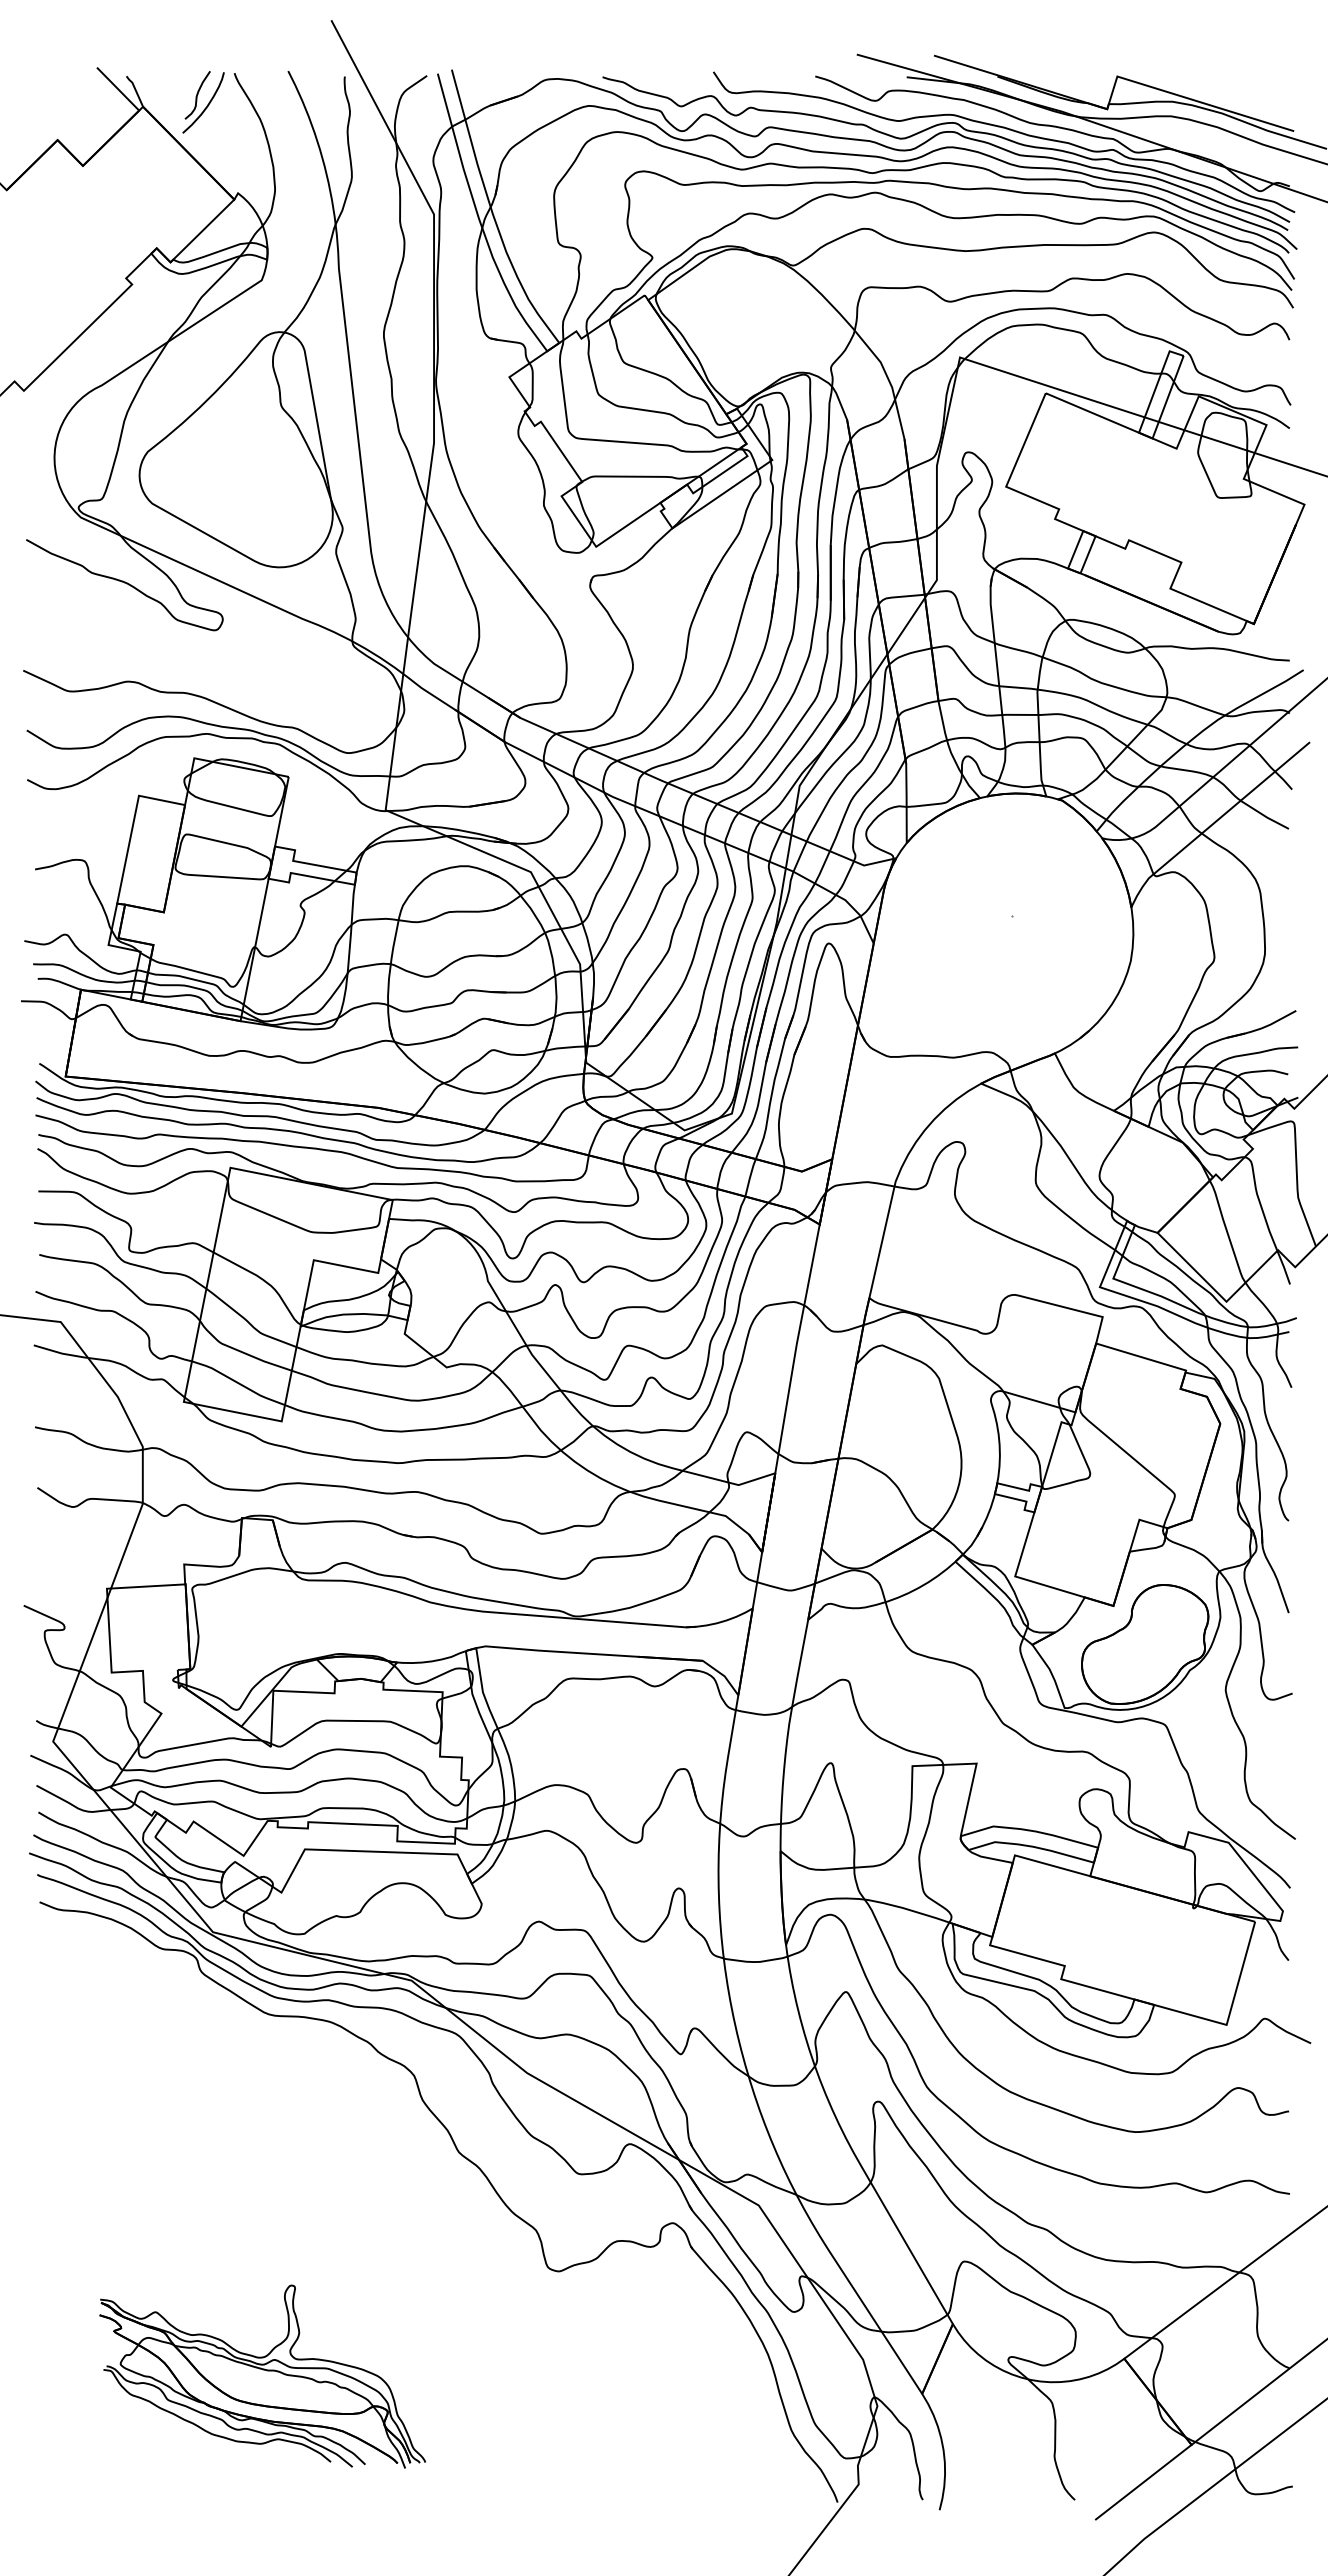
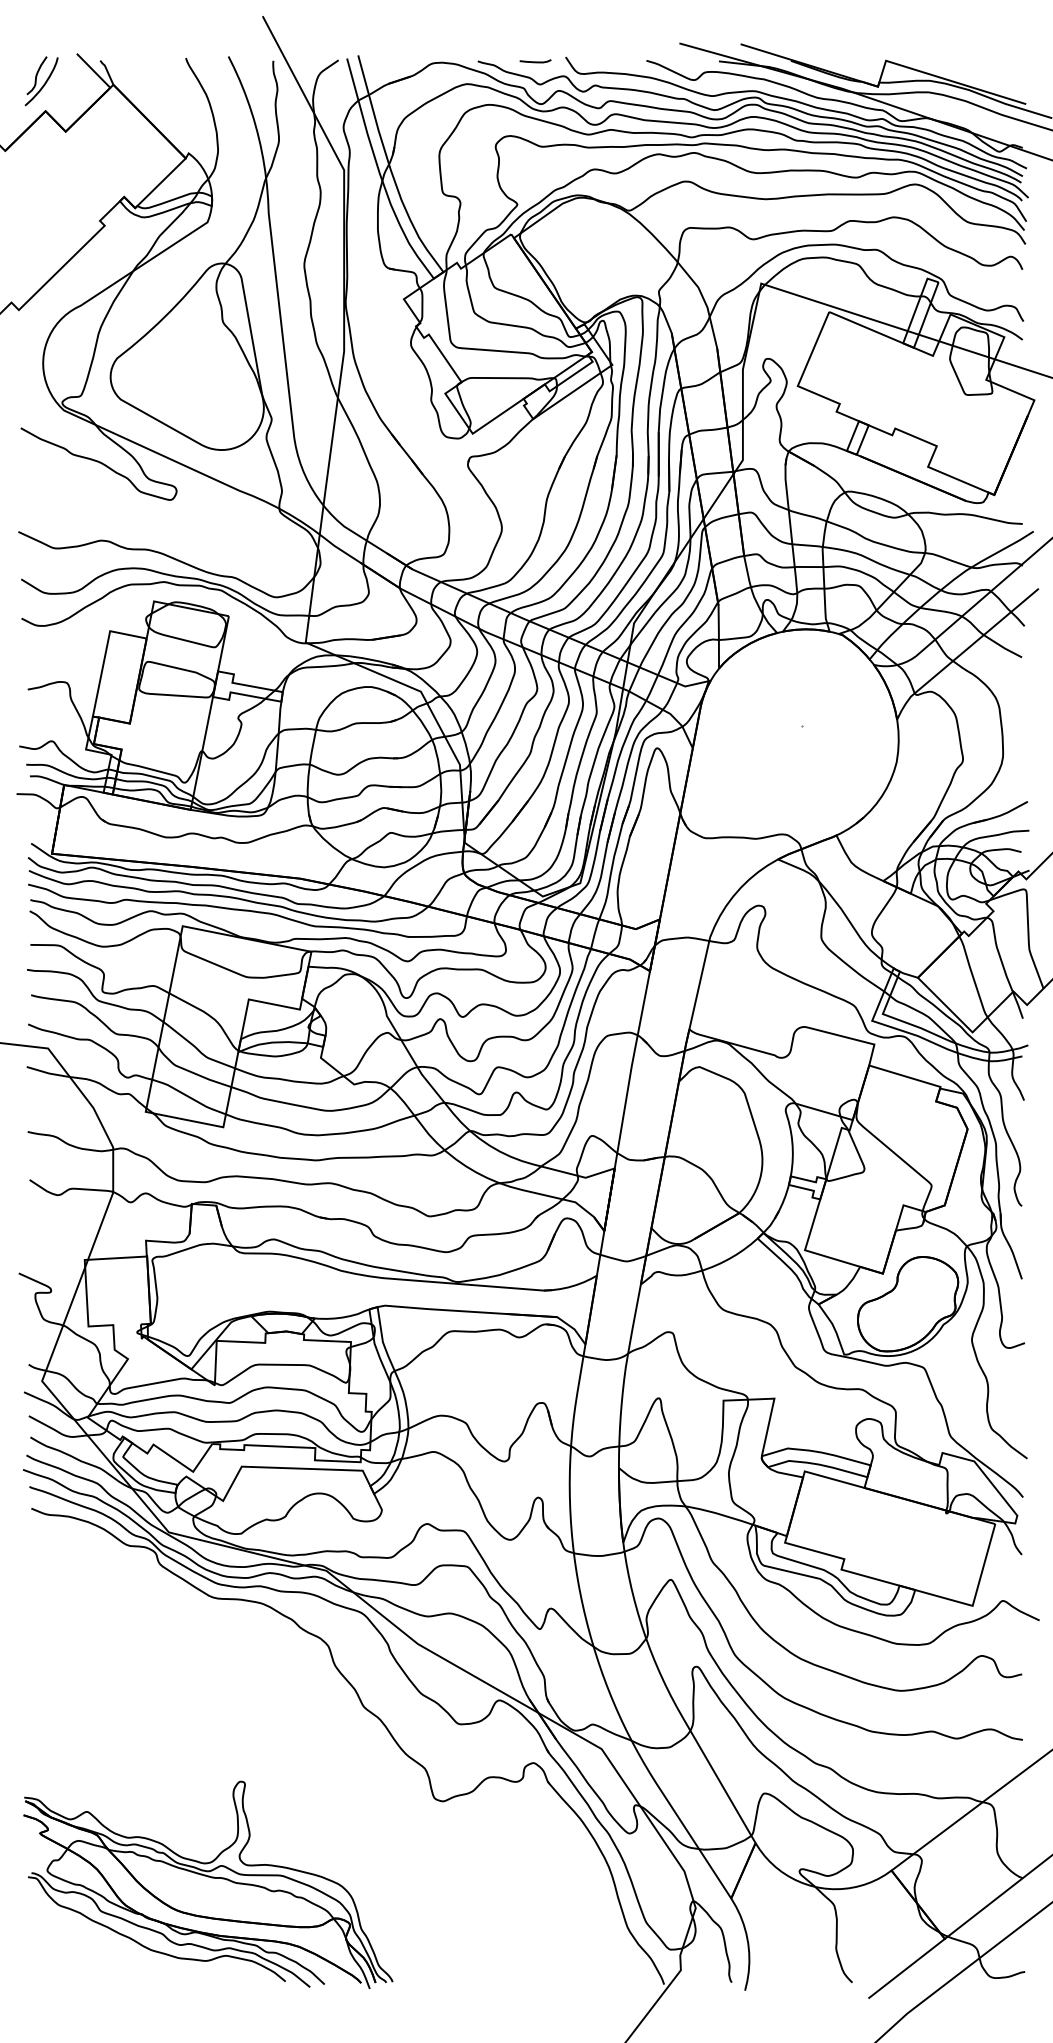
curve: (675, 77) -> (535, 61), added
part: (203, 102) -> (41, 81), moved
part: (262, 2376) -> (208, 1884), size x1.43

